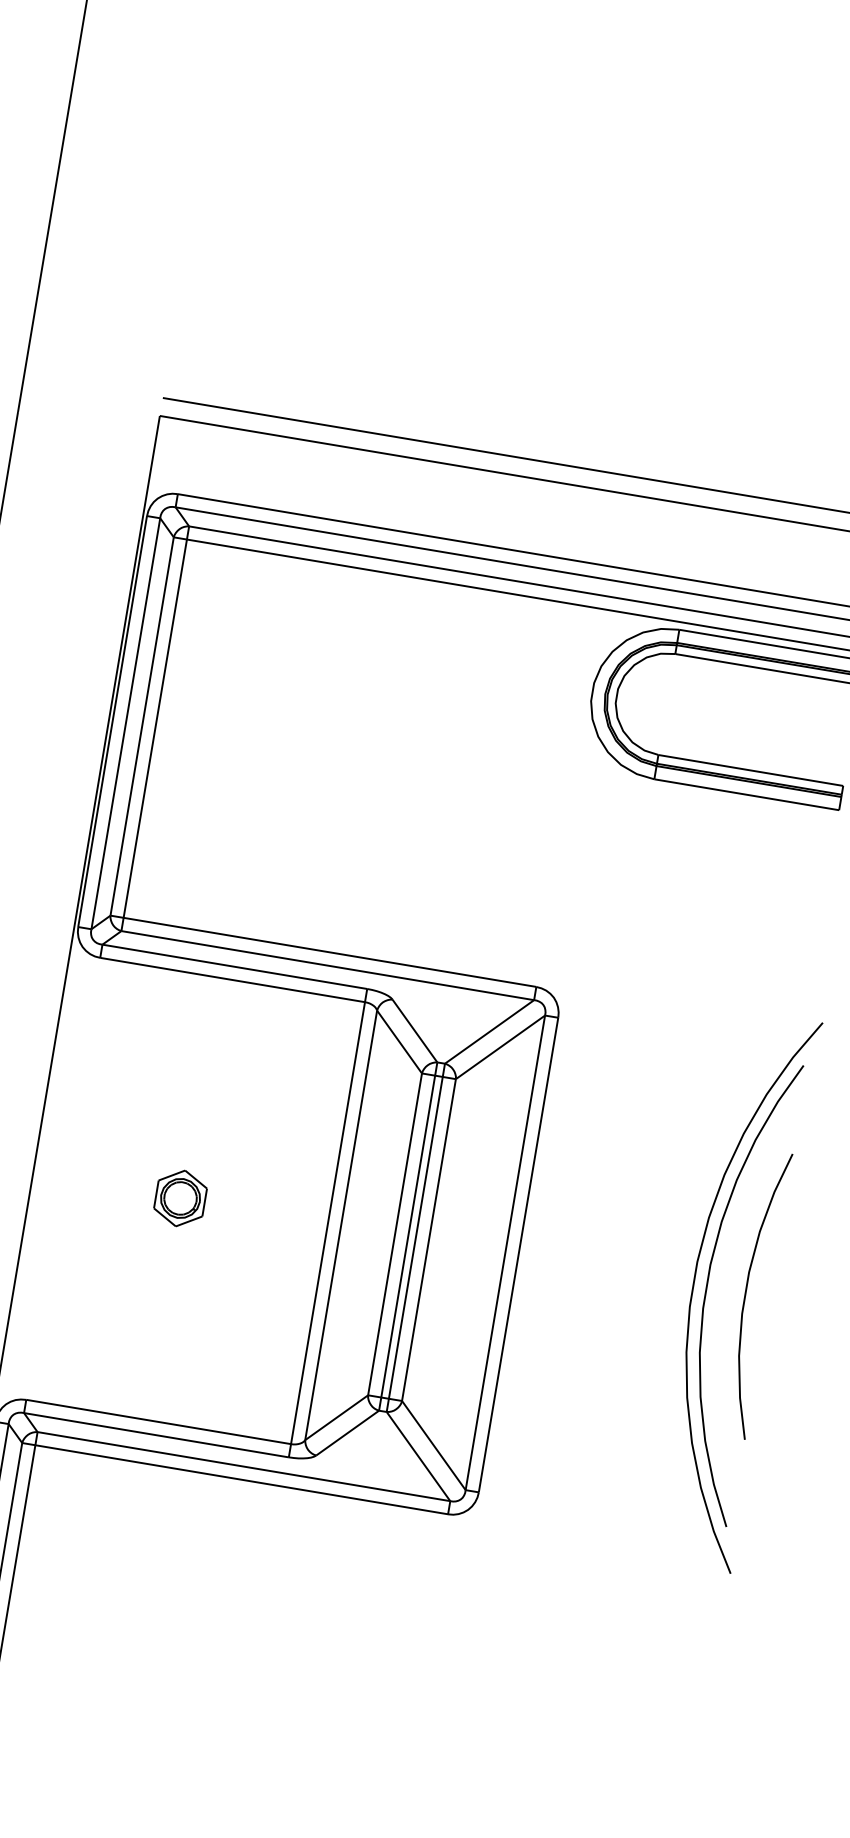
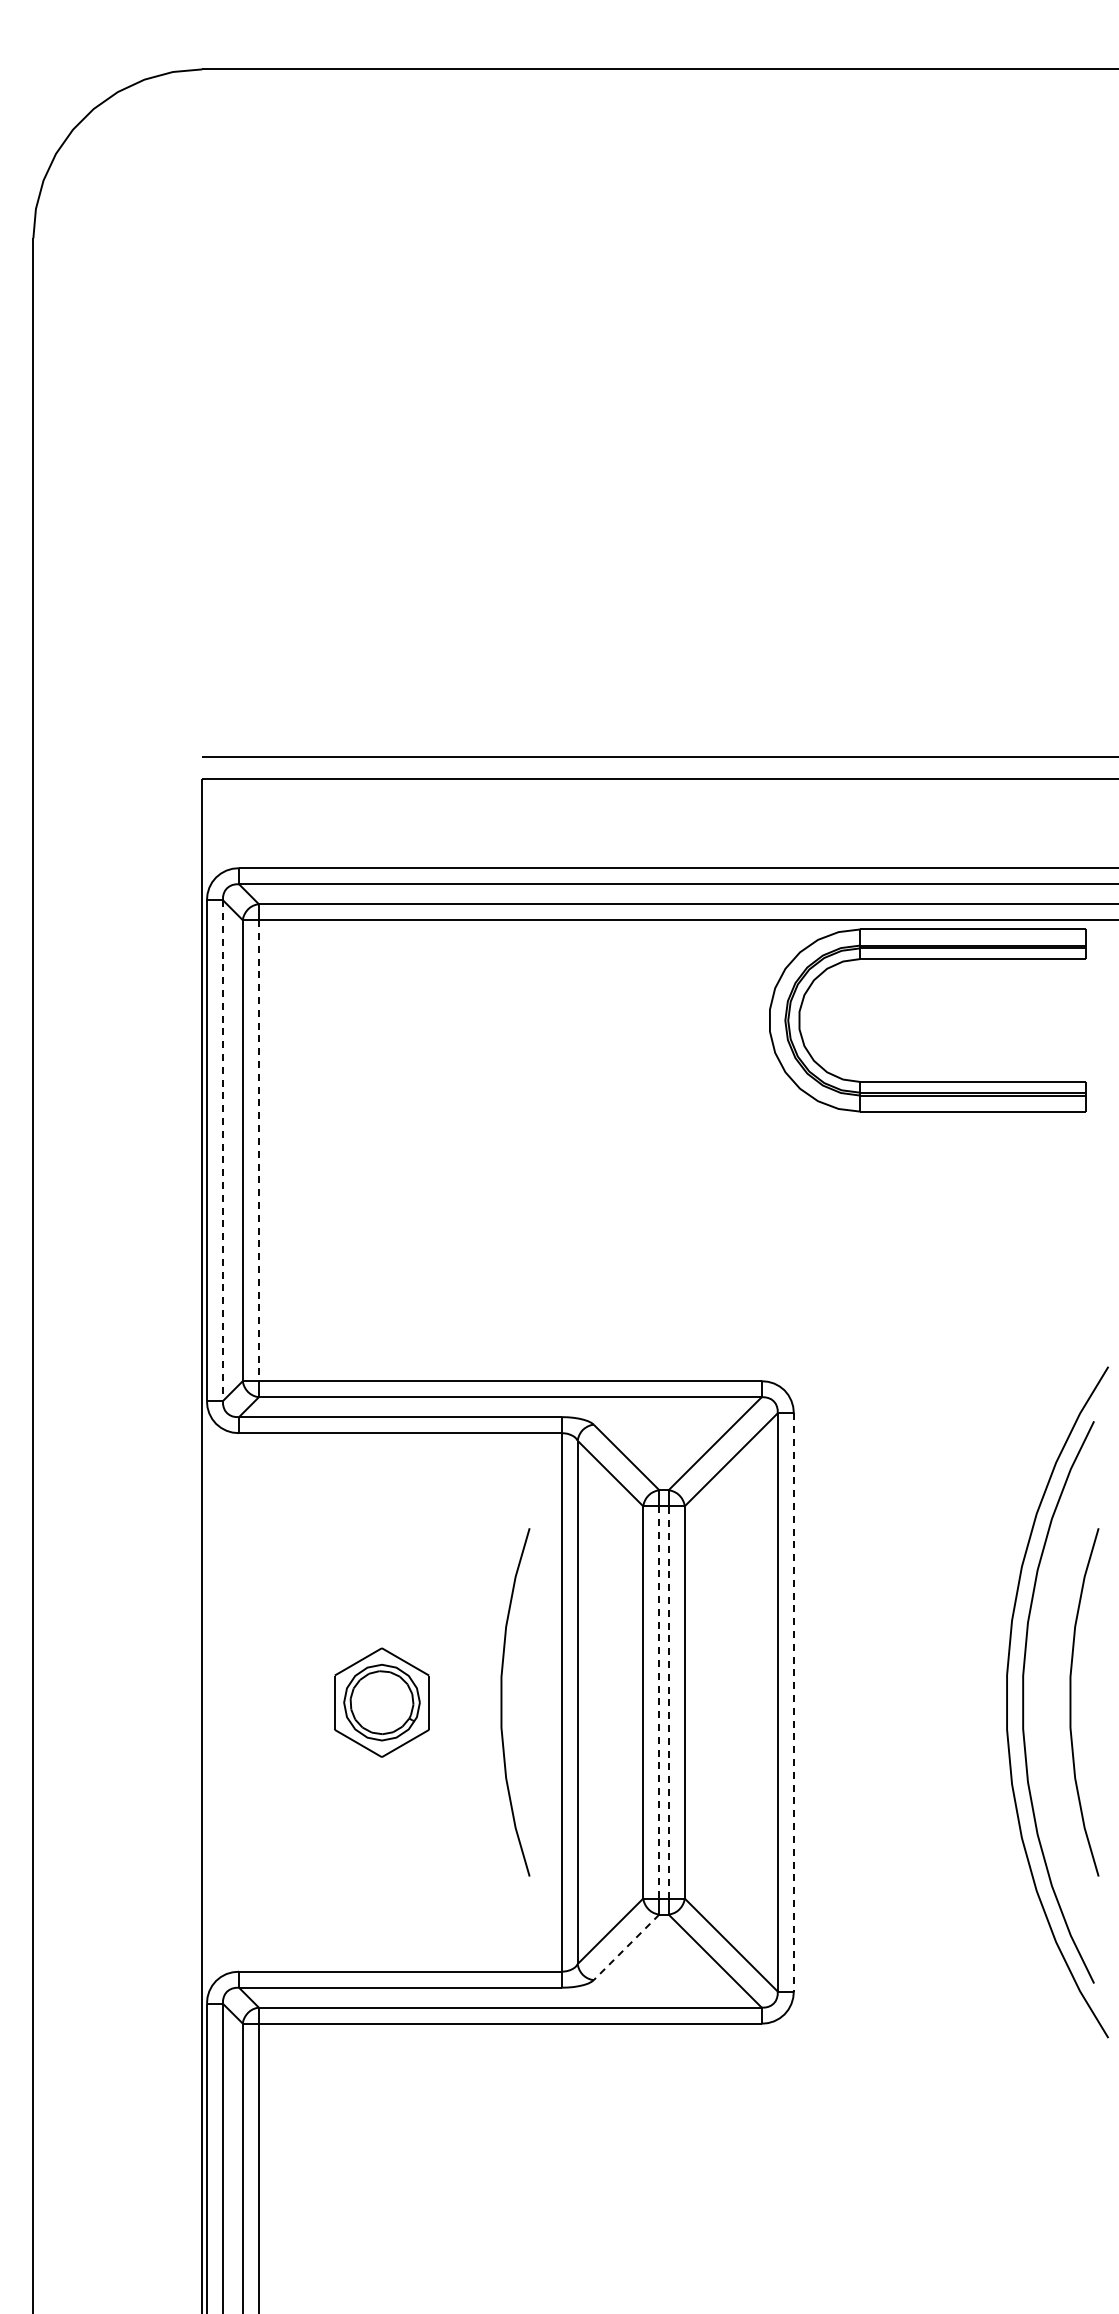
line: (126, 724) -> (223, 1151), solid -> dashed
line: (154, 729) -> (258, 1151), solid -> dashed
part: (180, 1197) -> (381, 1701), size x1.6
curve: (279, 1215) -> (502, 1702), added
line: (408, 1236) -> (659, 1702), solid -> dashed
line: (415, 1237) -> (668, 1701), solid -> dashed
line: (518, 1255) -> (793, 1702), solid -> dashed
line: (347, 1433) -> (626, 1947), solid -> dashed

